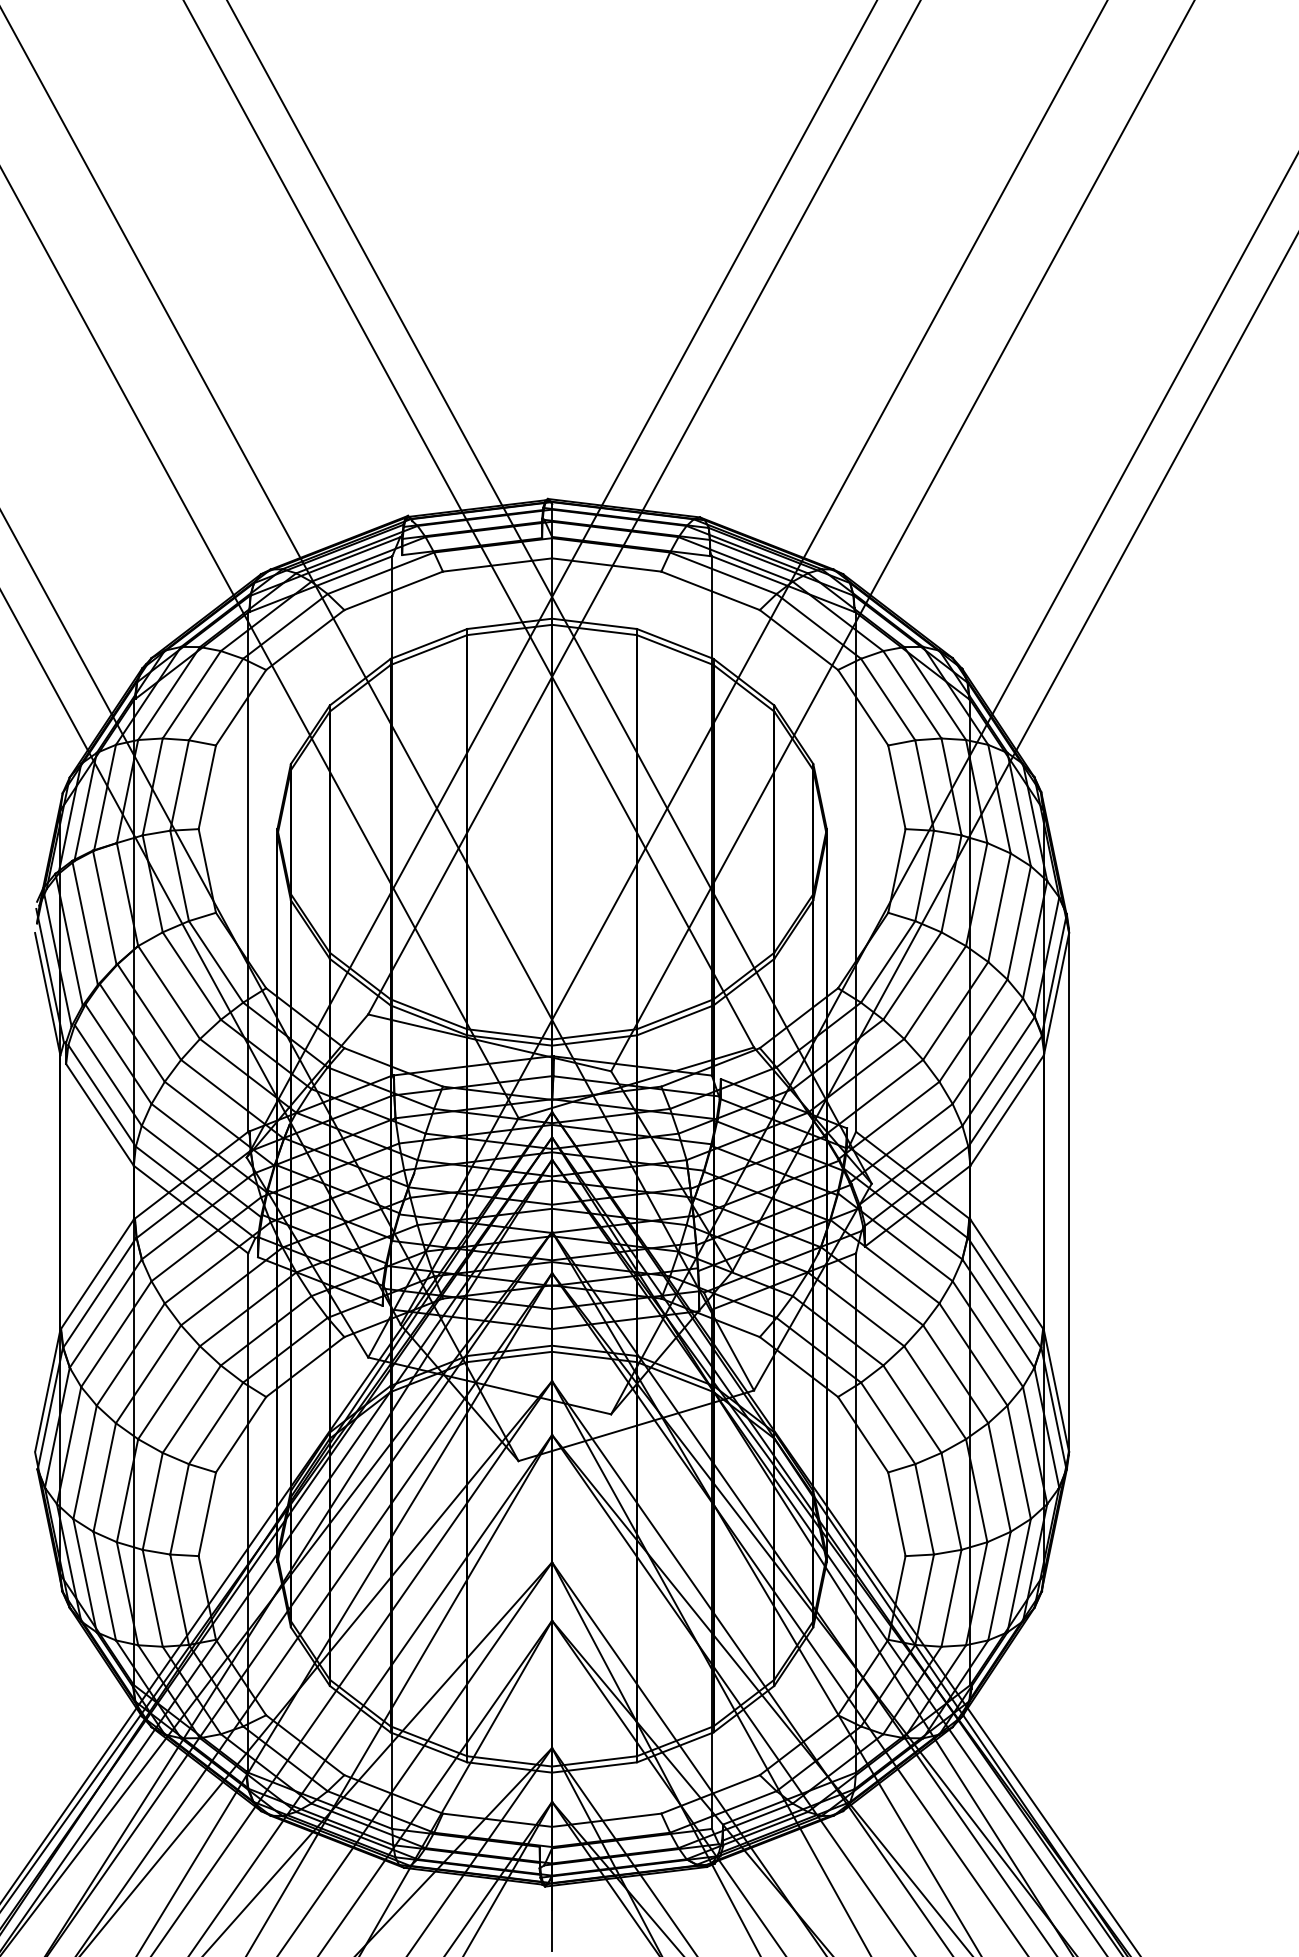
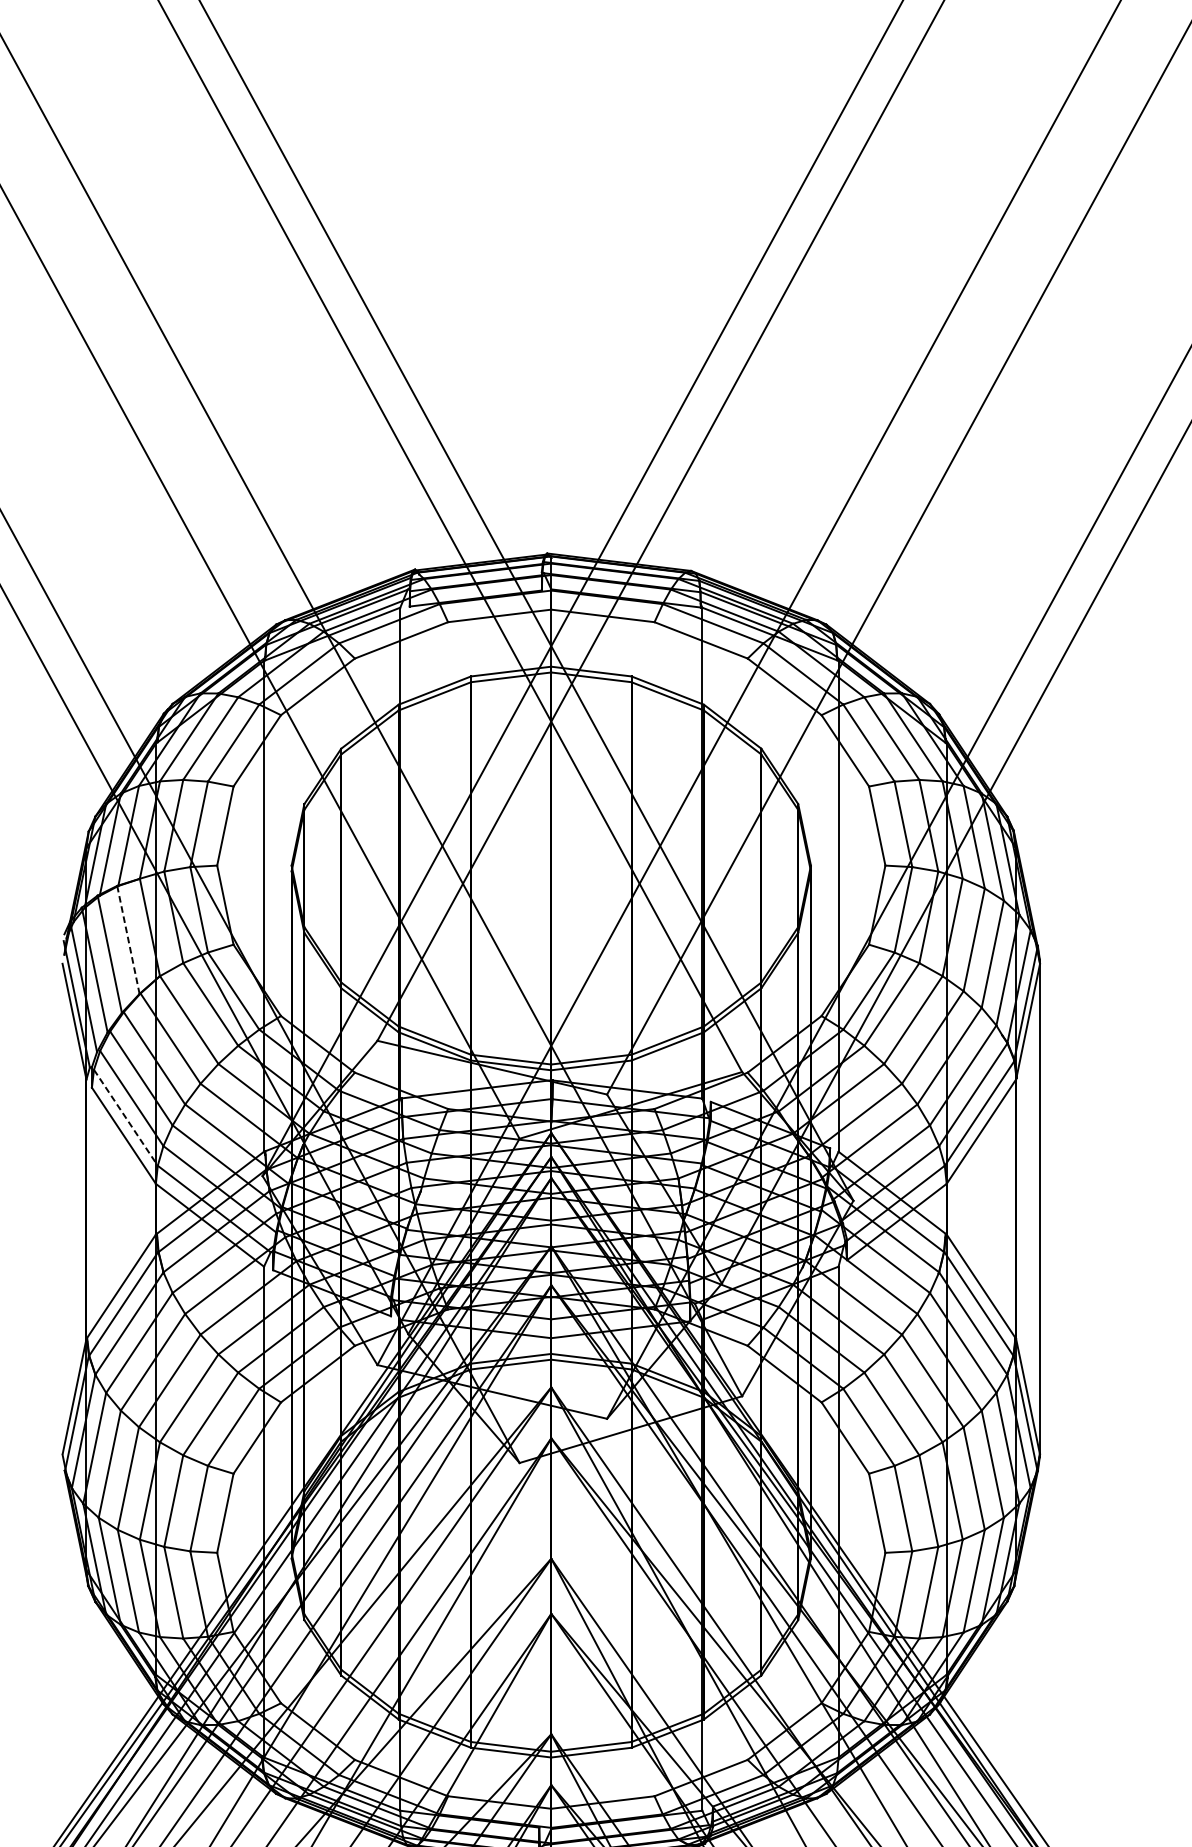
line: (104, 908) -> (128, 940), solid -> dashed
line: (102, 1095) -> (126, 1117), solid -> dashed

